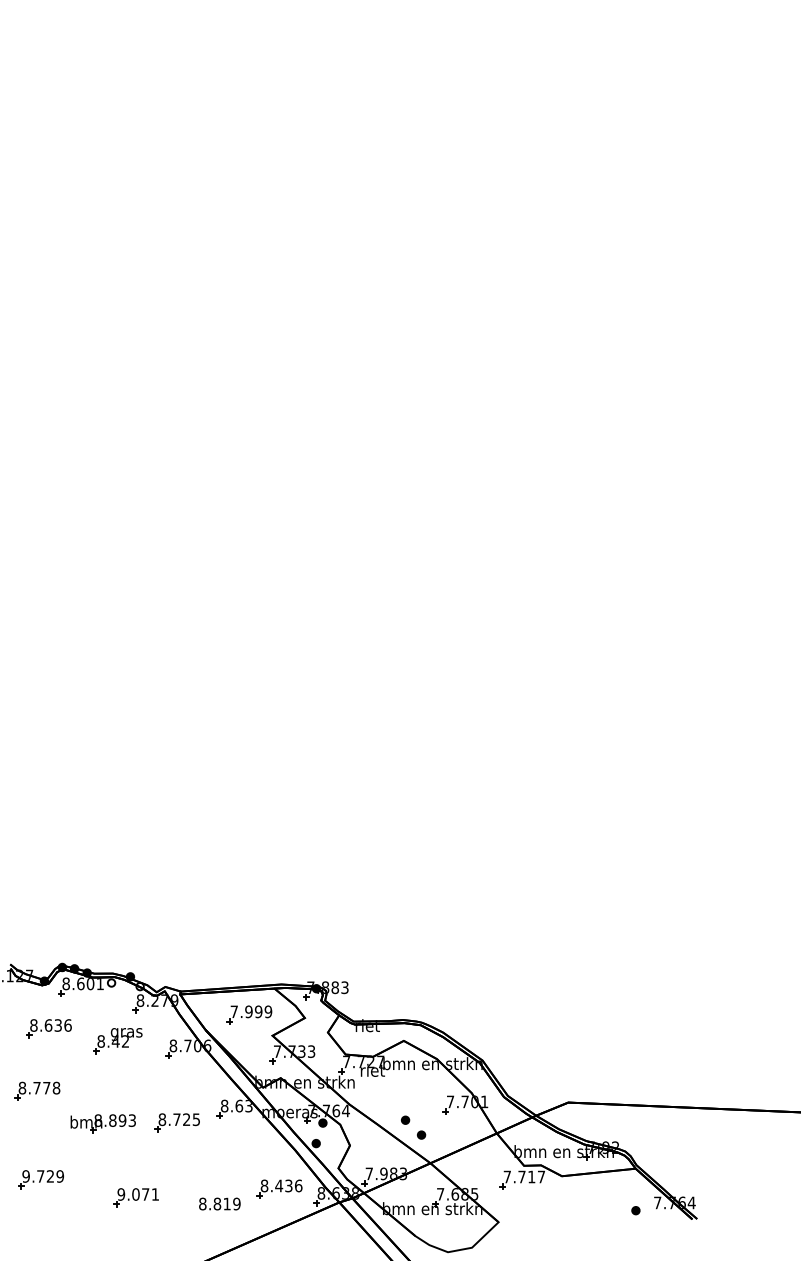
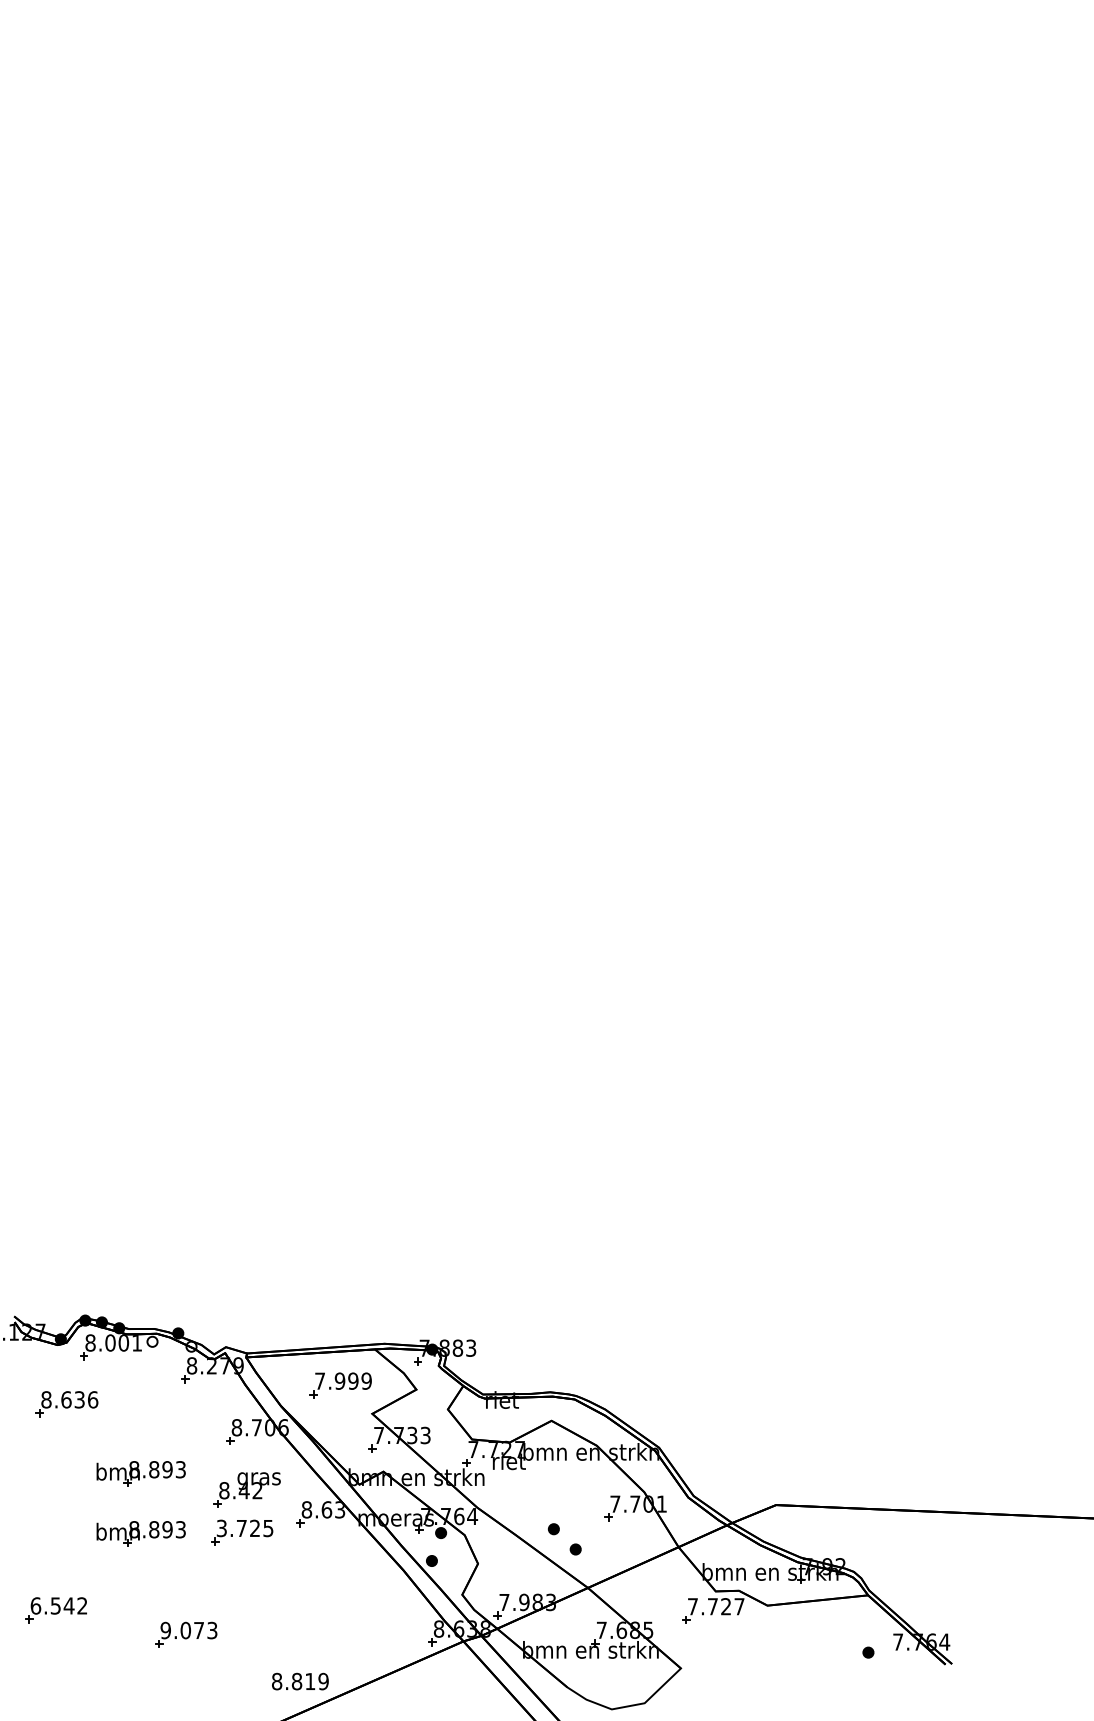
text: (80, 983) -> (110, 1342), 8.601 -> 8.001
part: (117, 1040) -> (246, 1489), moved
part: (102, 1079) -> (140, 1473), added
part: (37, 1091) -> (51, 1489), removed
text: (162, 1119) -> (221, 1528), 8.725 -> 3.725
text: (42, 1176) -> (58, 1605), 9.729 -> 6.542
text: (531, 1176) -> (725, 1606), 7.717 -> 7.727
part: (279, 1189) -> (381, 1623), removed
text: (155, 1194) -> (212, 1630), 9.071 -> 9.073
text: (219, 1203) -> (300, 1681), moved

